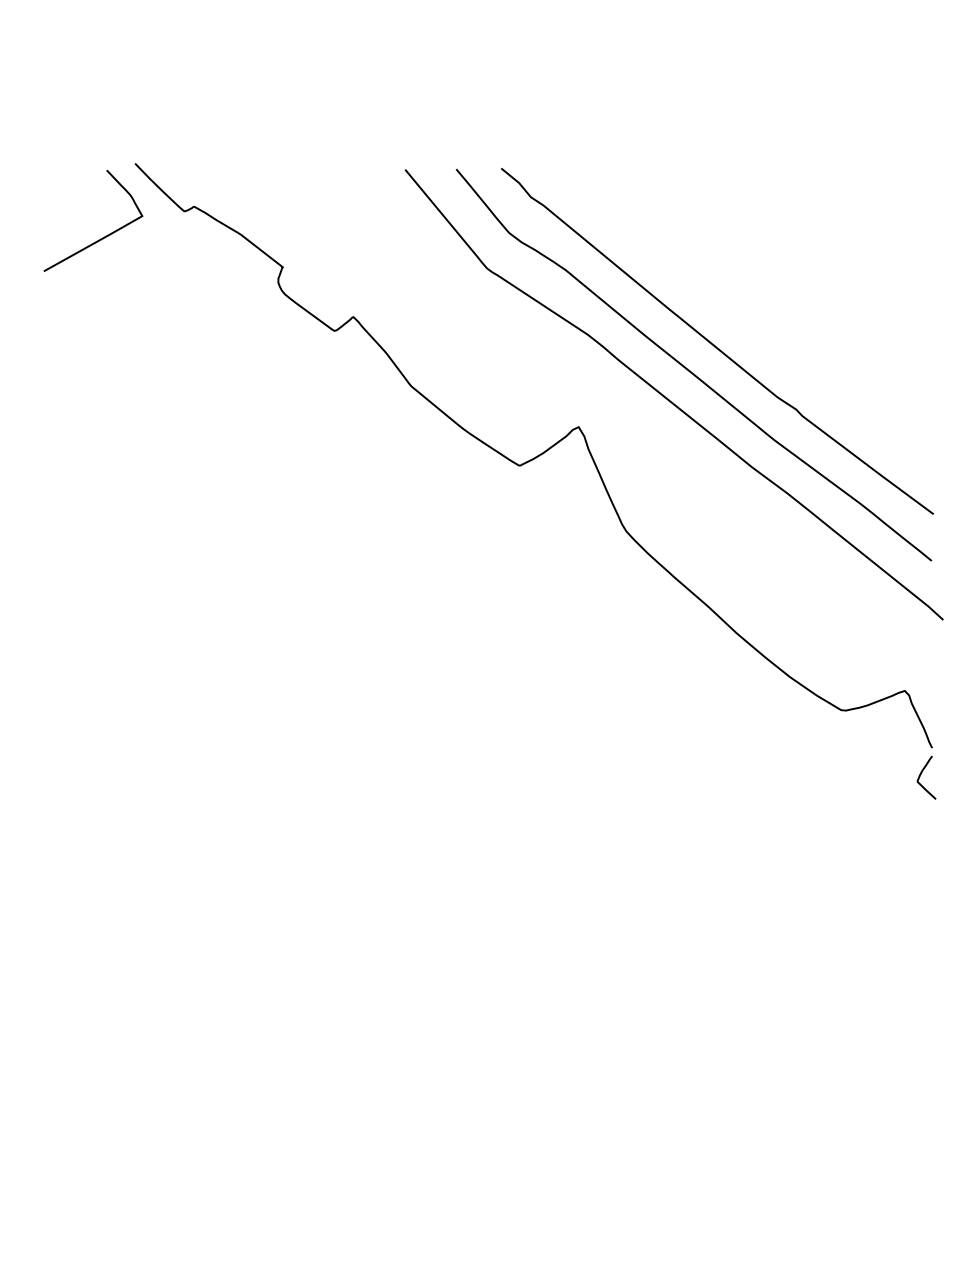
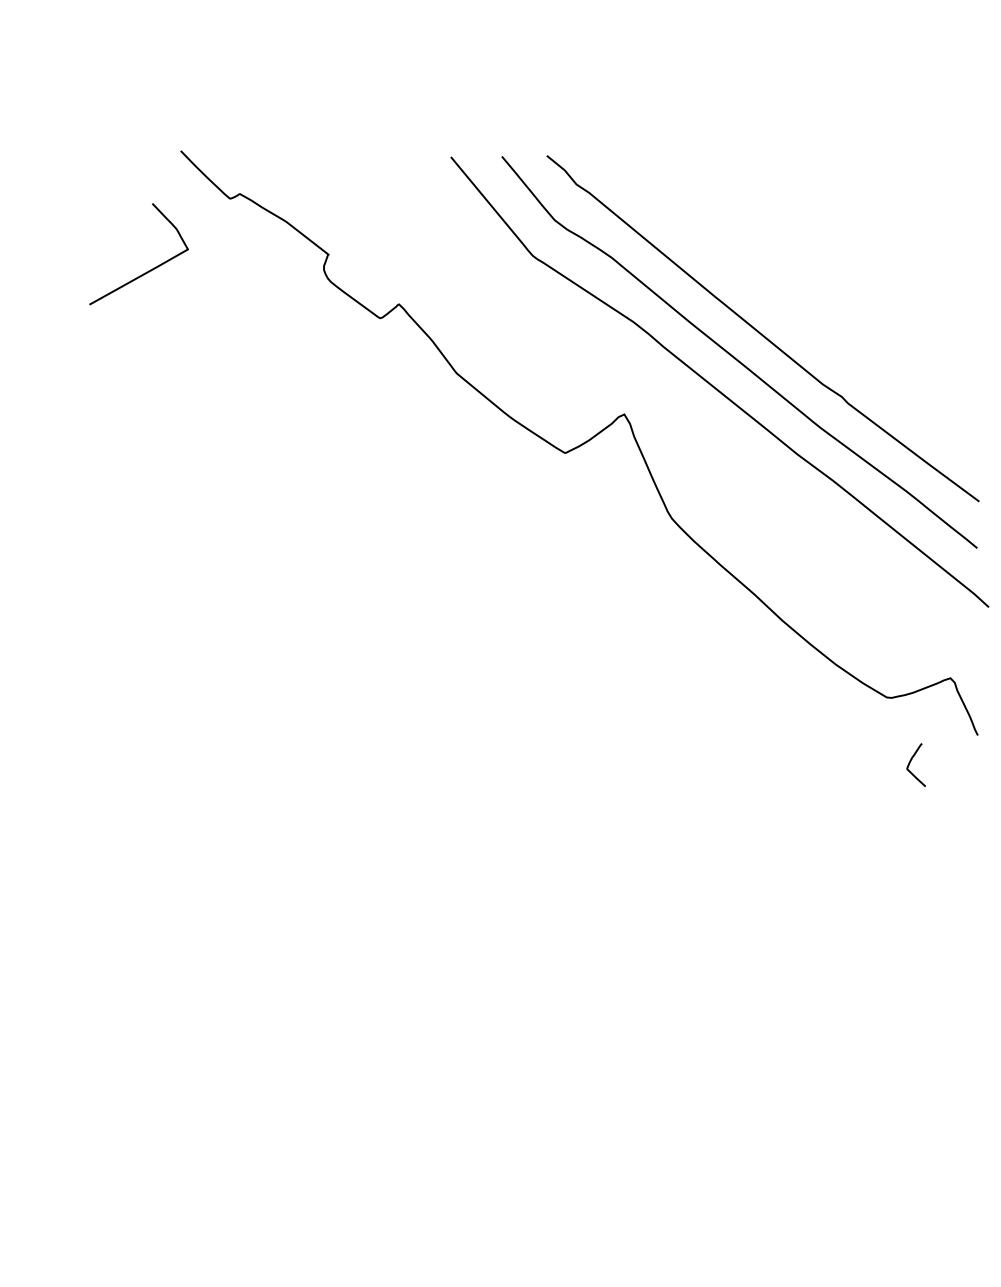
curve: (100, 238) -> (146, 271), moved
curve: (921, 774) -> (911, 761), moved

